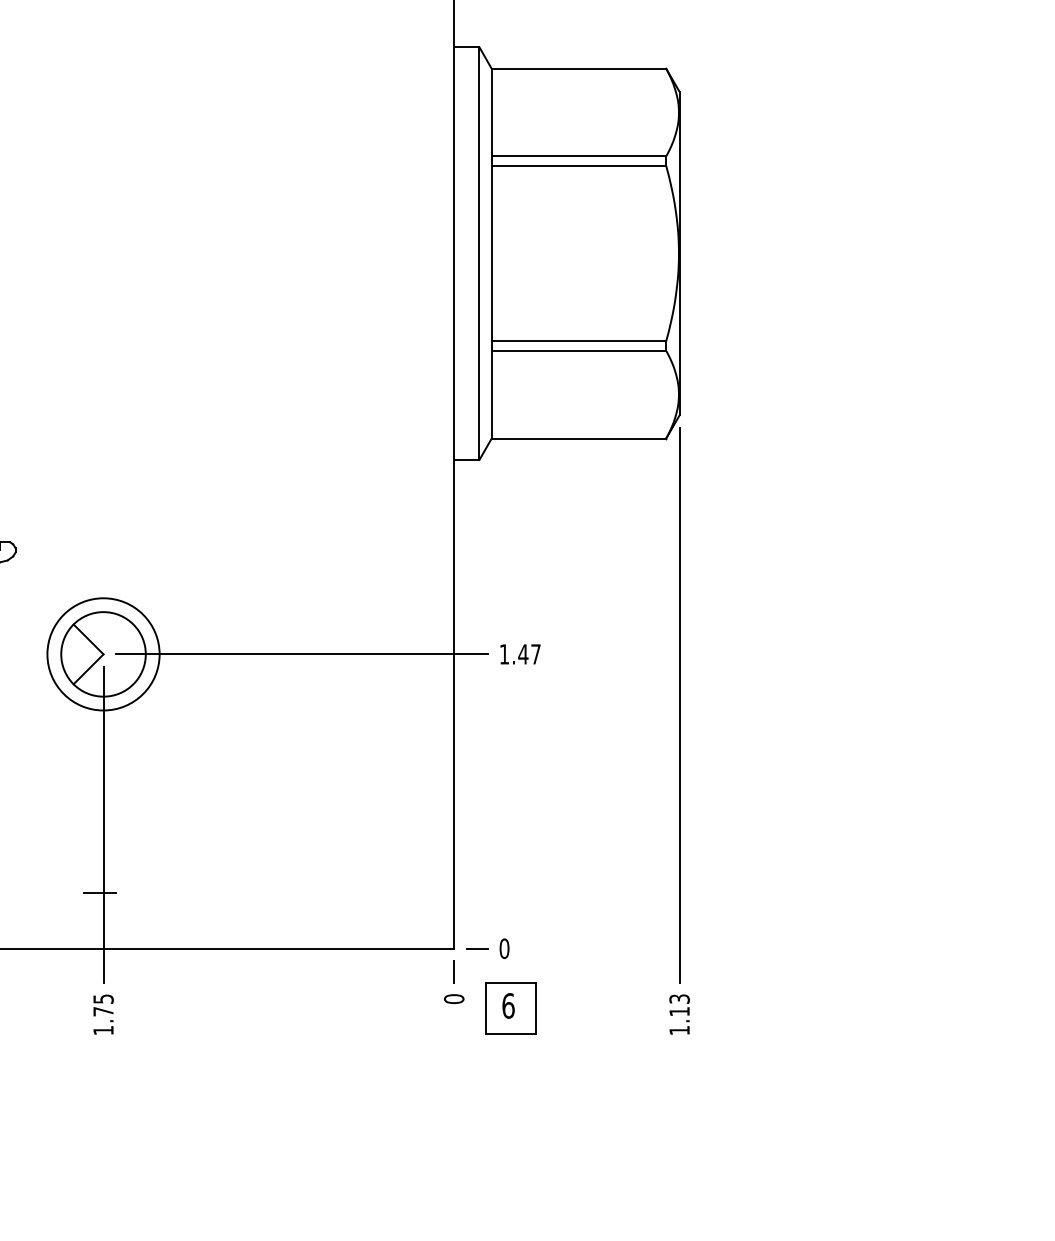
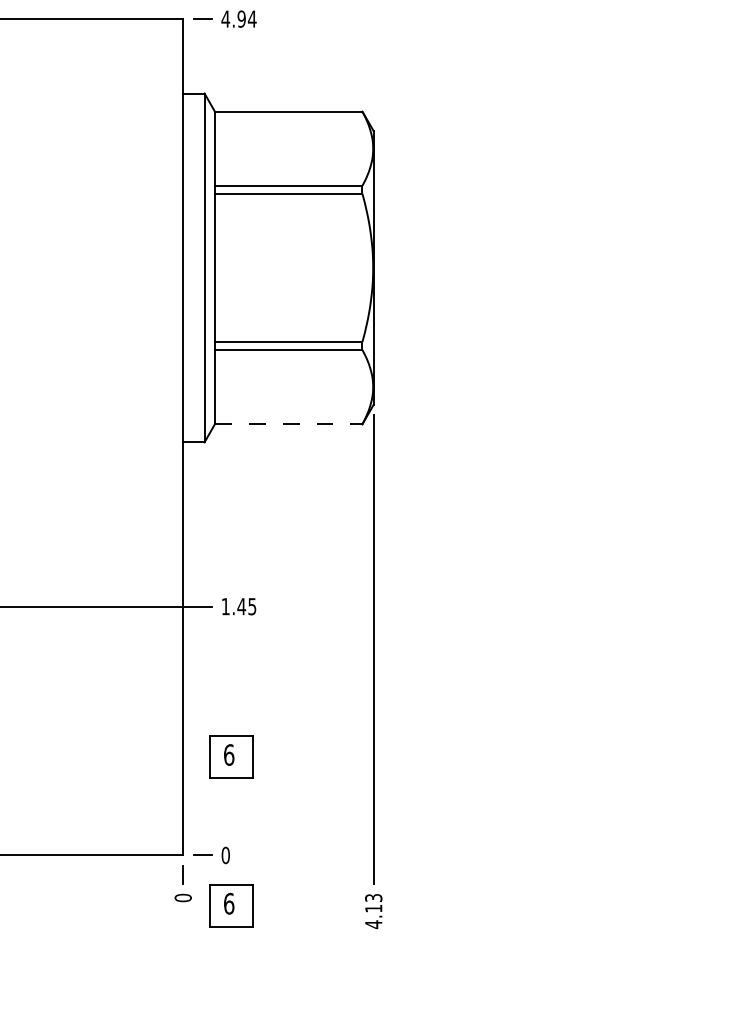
line: (579, 438) -> (289, 424), solid -> dashed
text: (535, 654) -> (251, 606), 1.47 -> 1.45
part: (510, 832) -> (230, 757), added
text: (679, 1030) -> (373, 924), 1.13 -> 4.13

